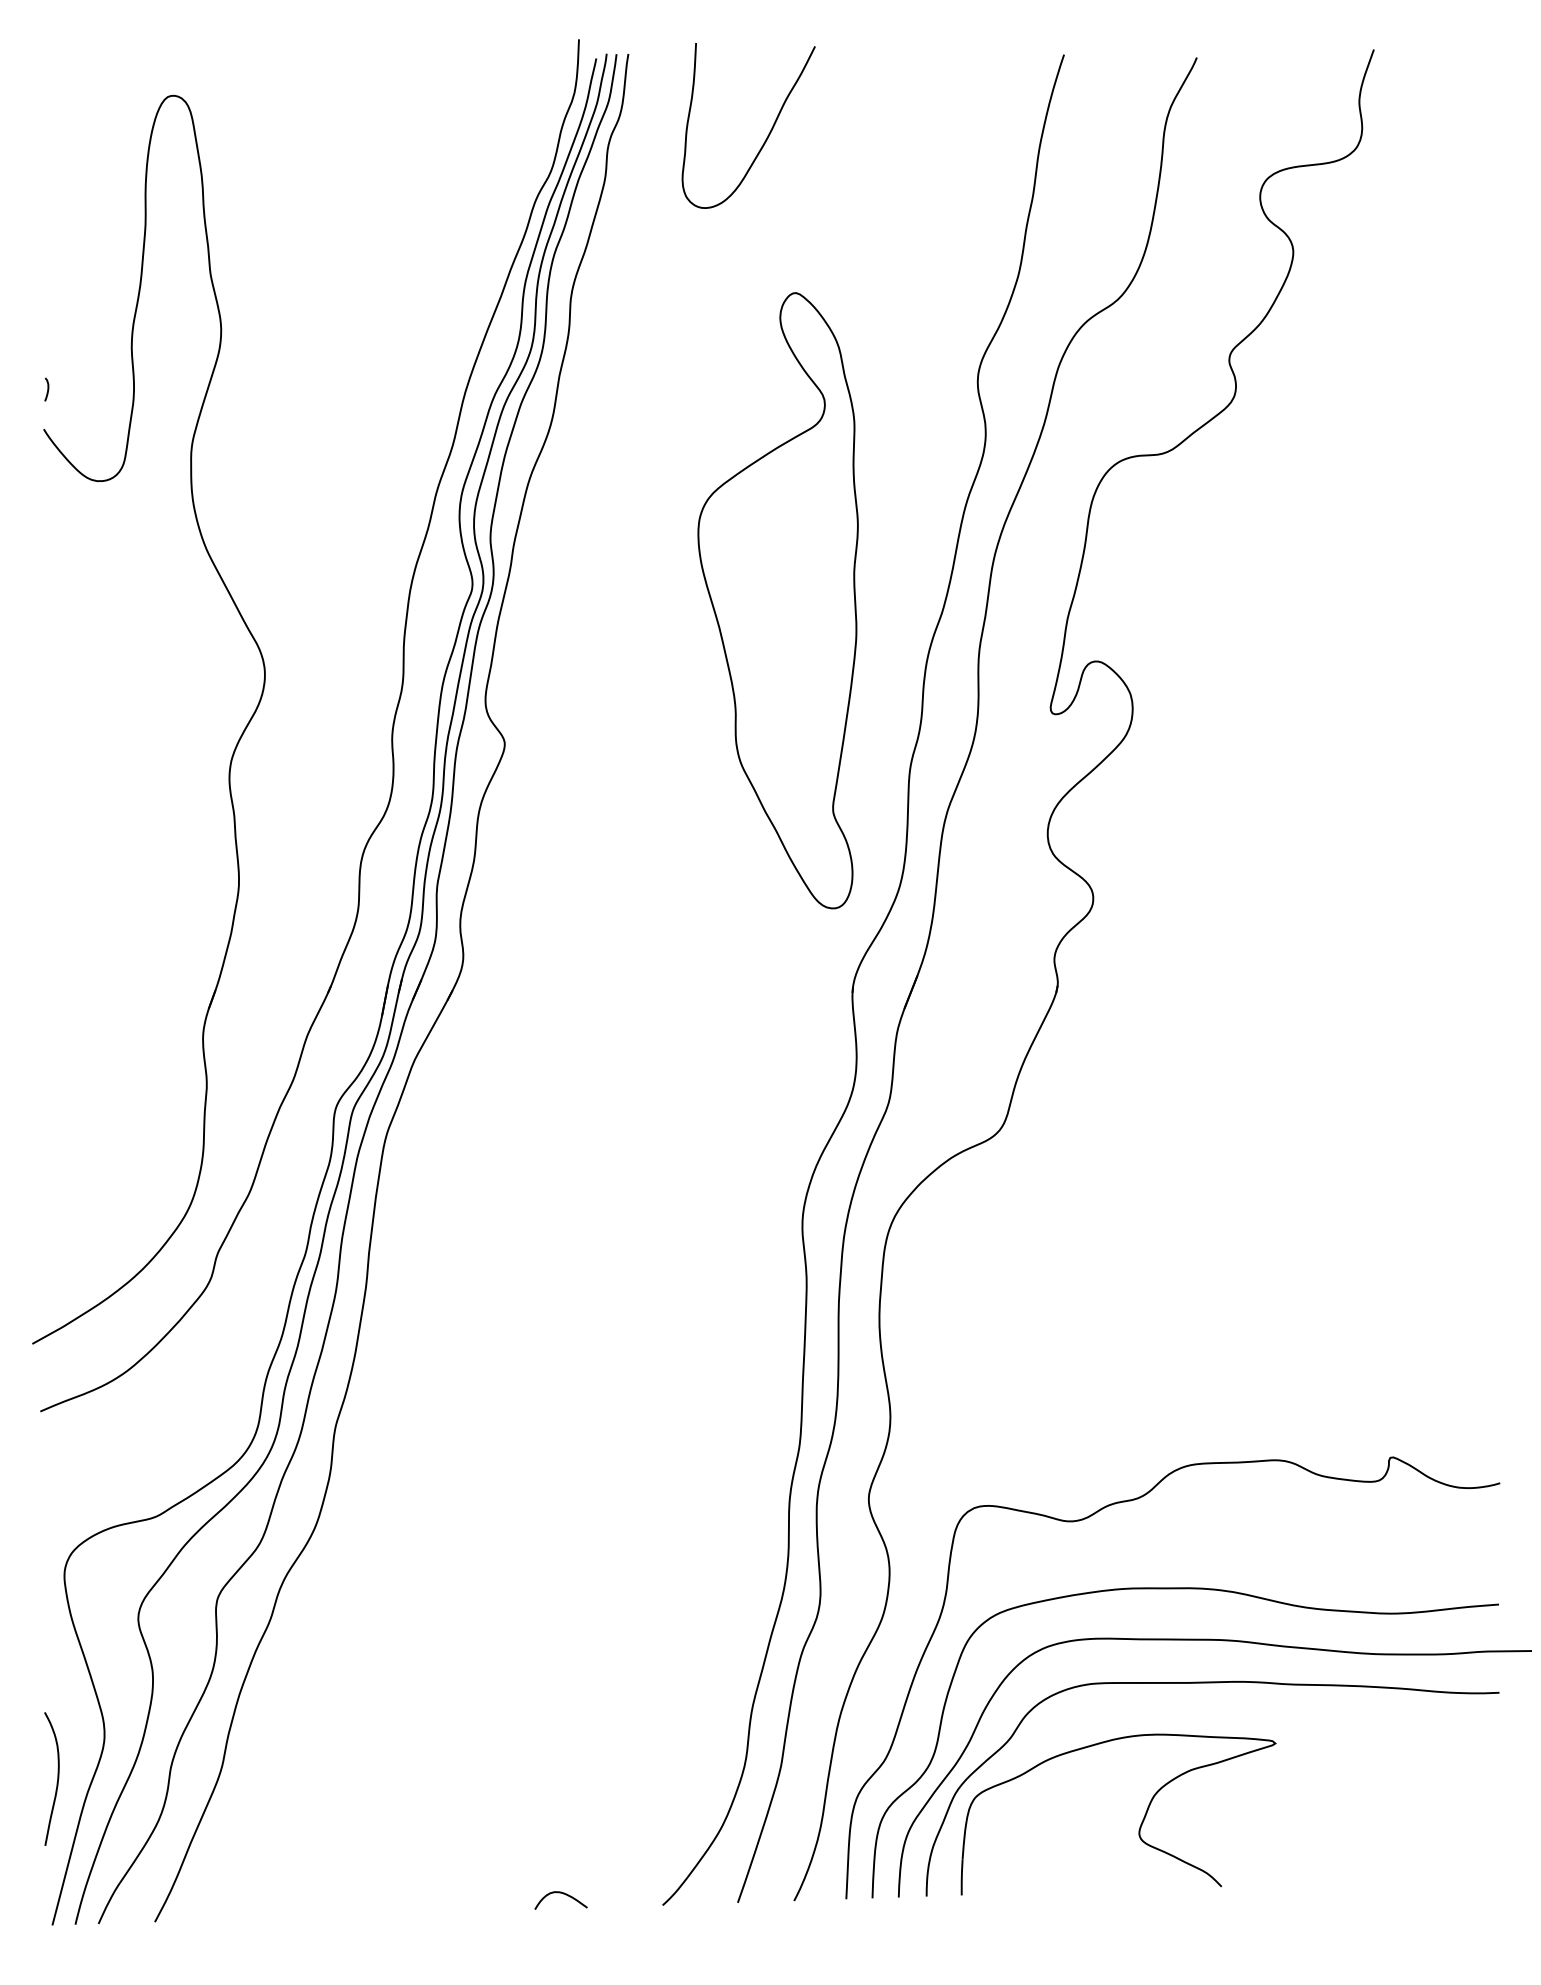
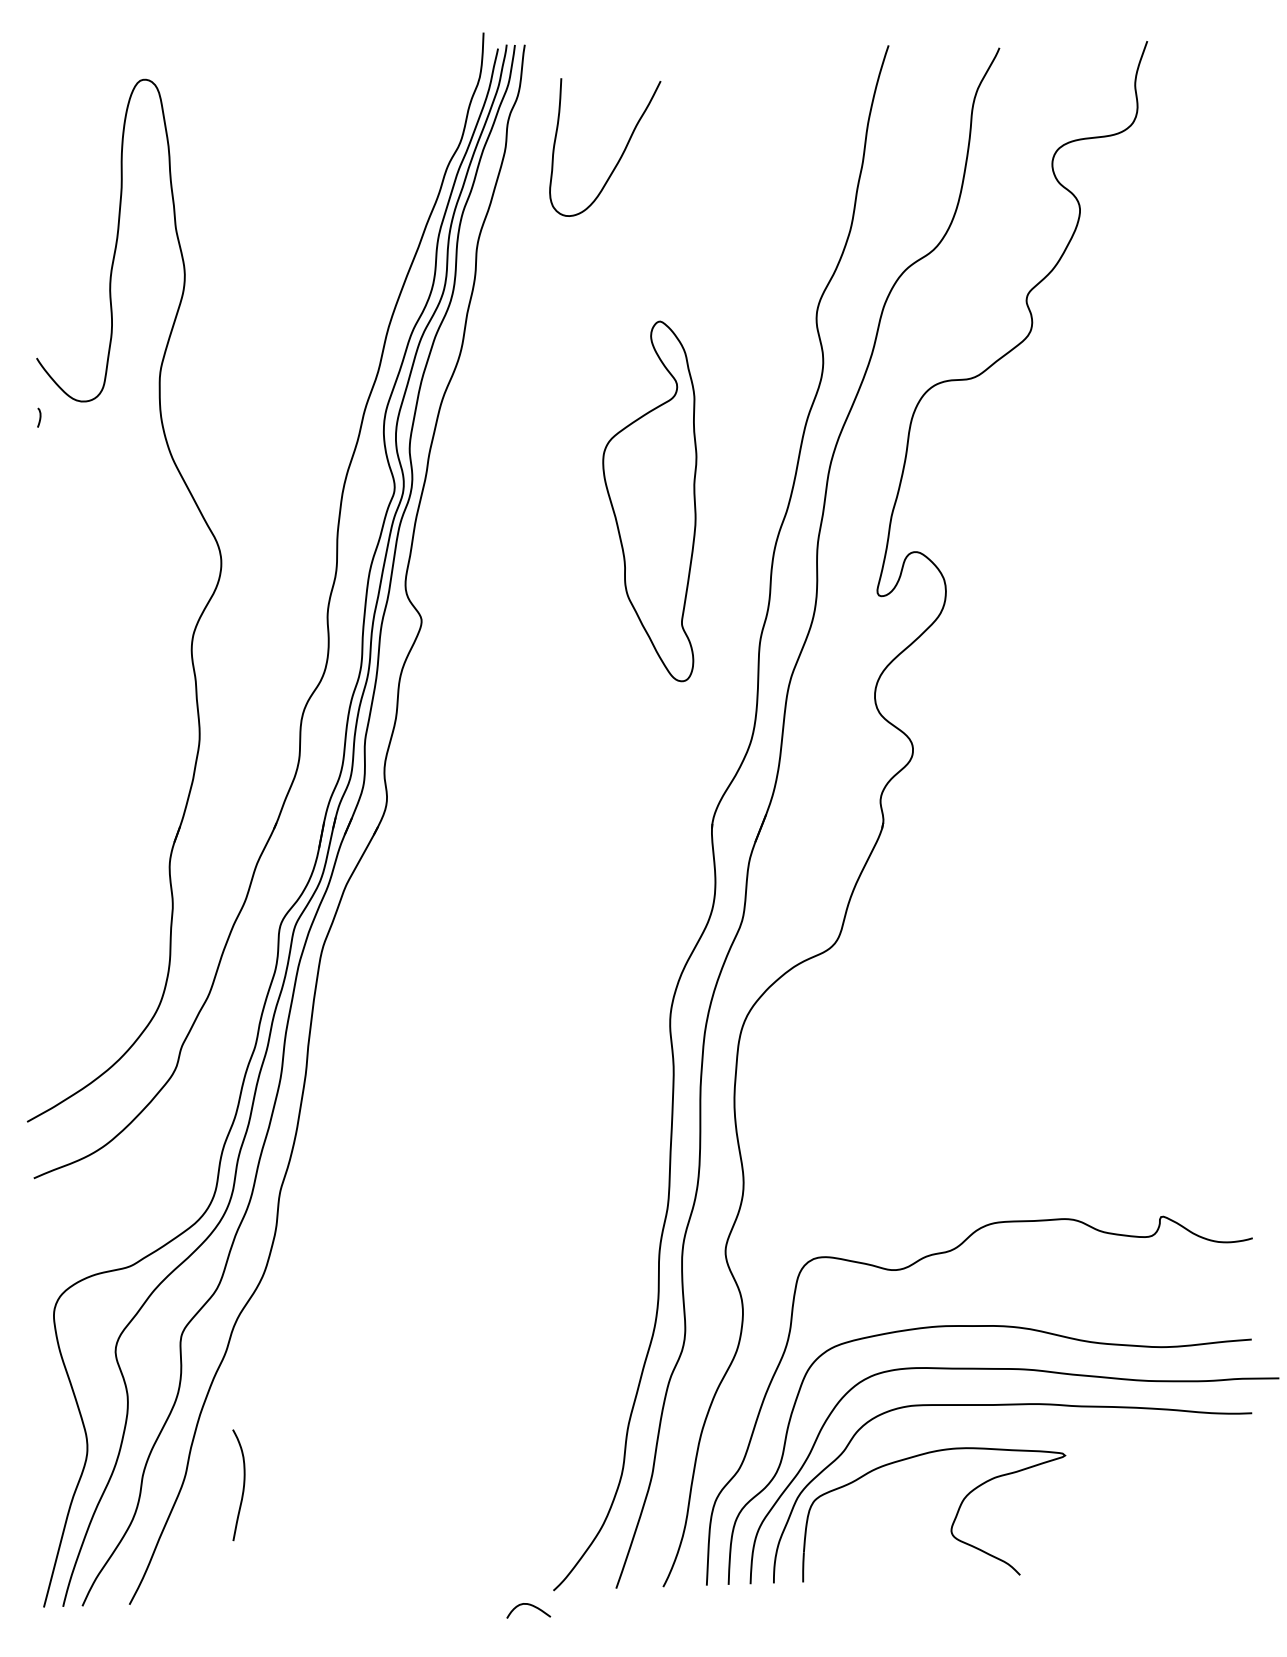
curve: (767, 135) -> (620, 155), moved
curve: (47, 389) -> (39, 417), moved
part: (777, 600) -> (649, 501), size x0.7
curve: (57, 1778) -> (243, 1484), moved
curve: (563, 1894) -> (530, 1605), moved

